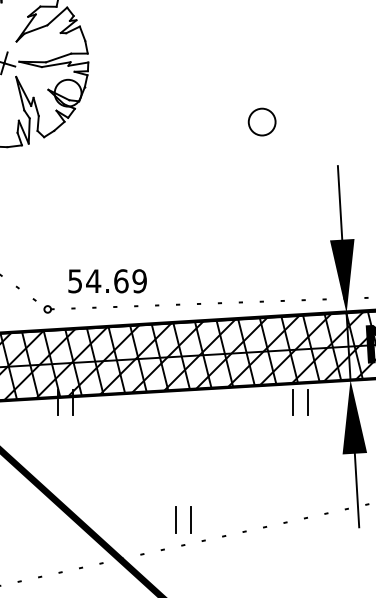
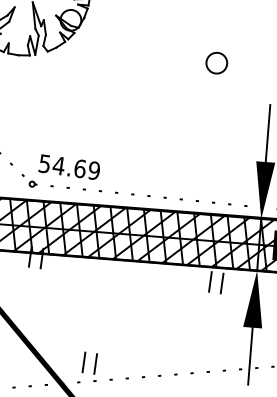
text: (107, 281) -> (69, 167), moved
part: (176, 519) -> (84, 362), moved

